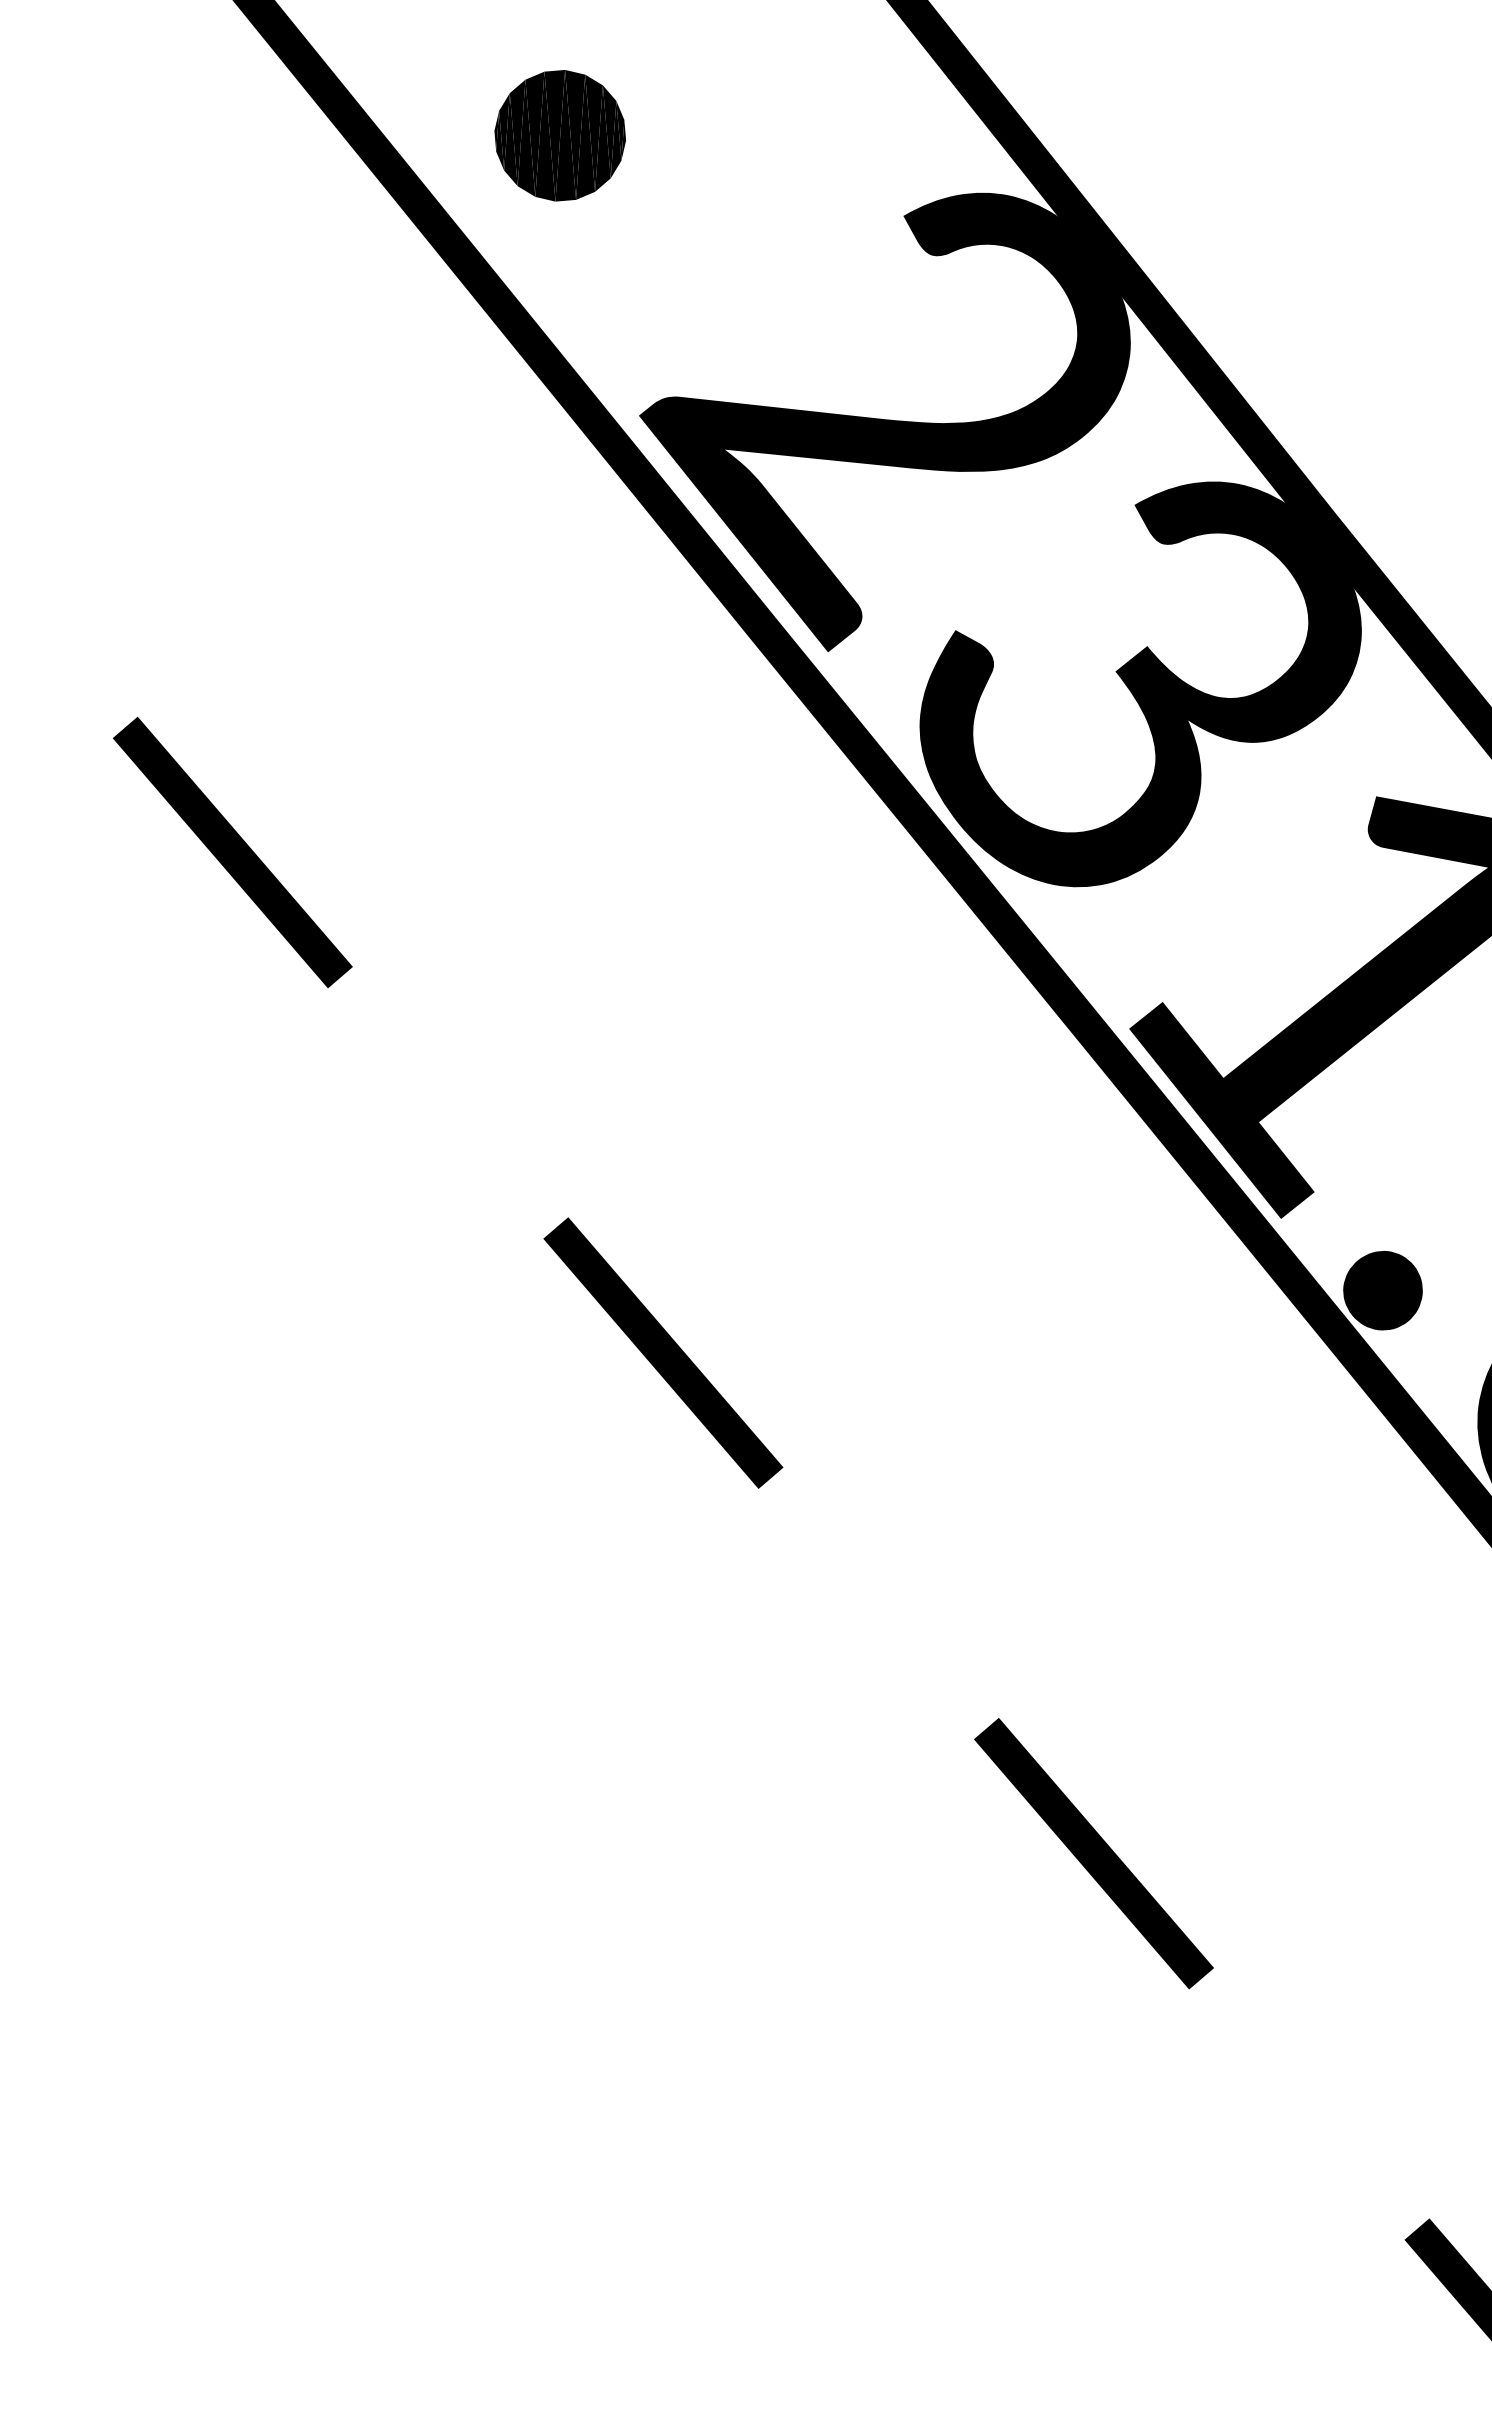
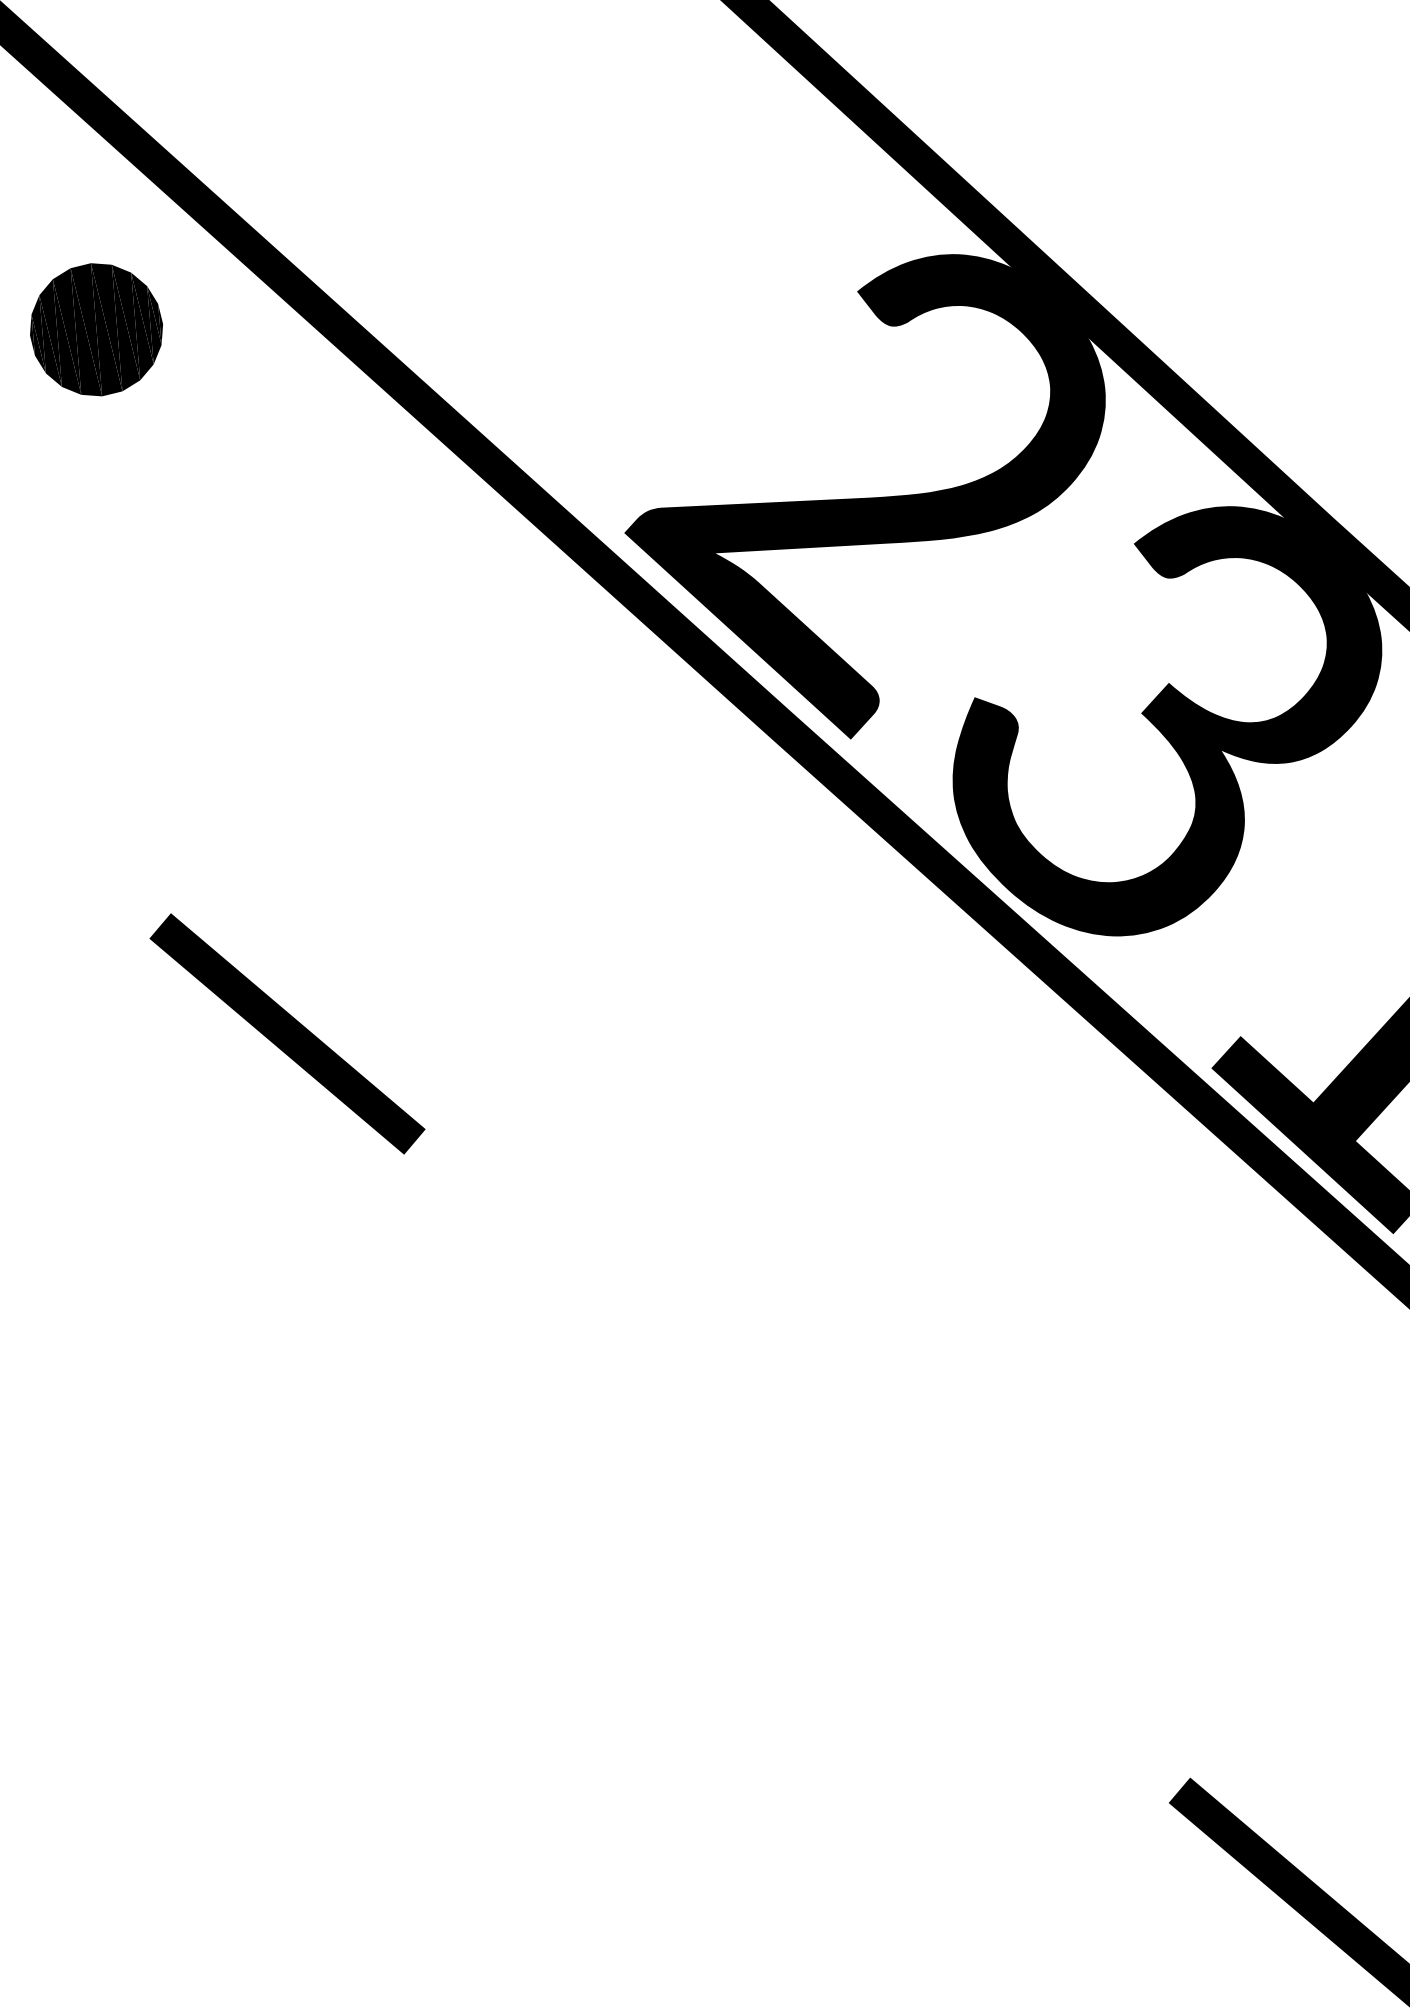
part: (559, 135) -> (95, 329), moved
line: (663, 1352) -> (797, 1465), removed

